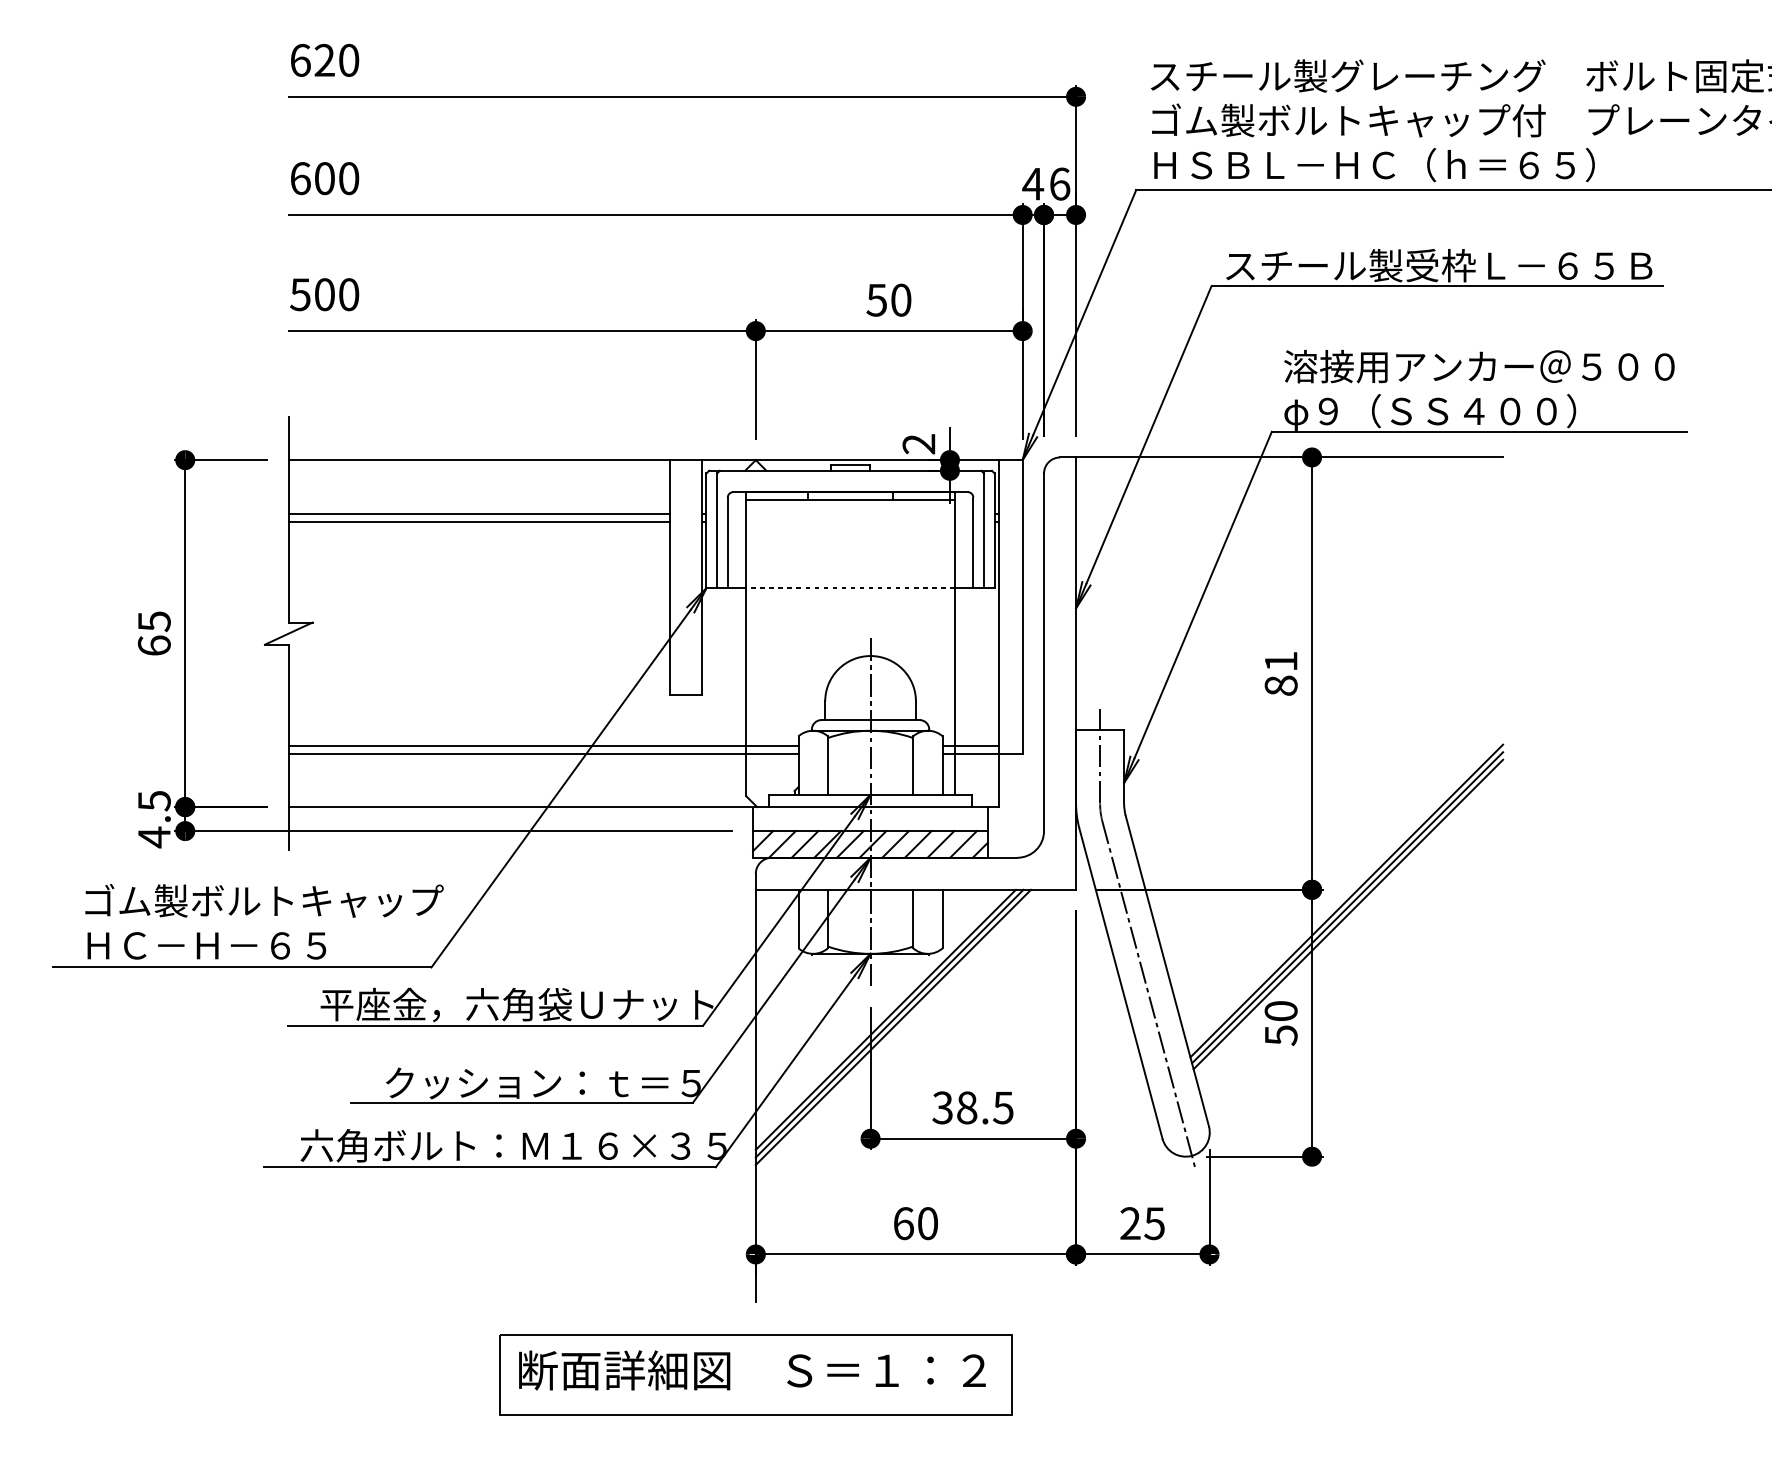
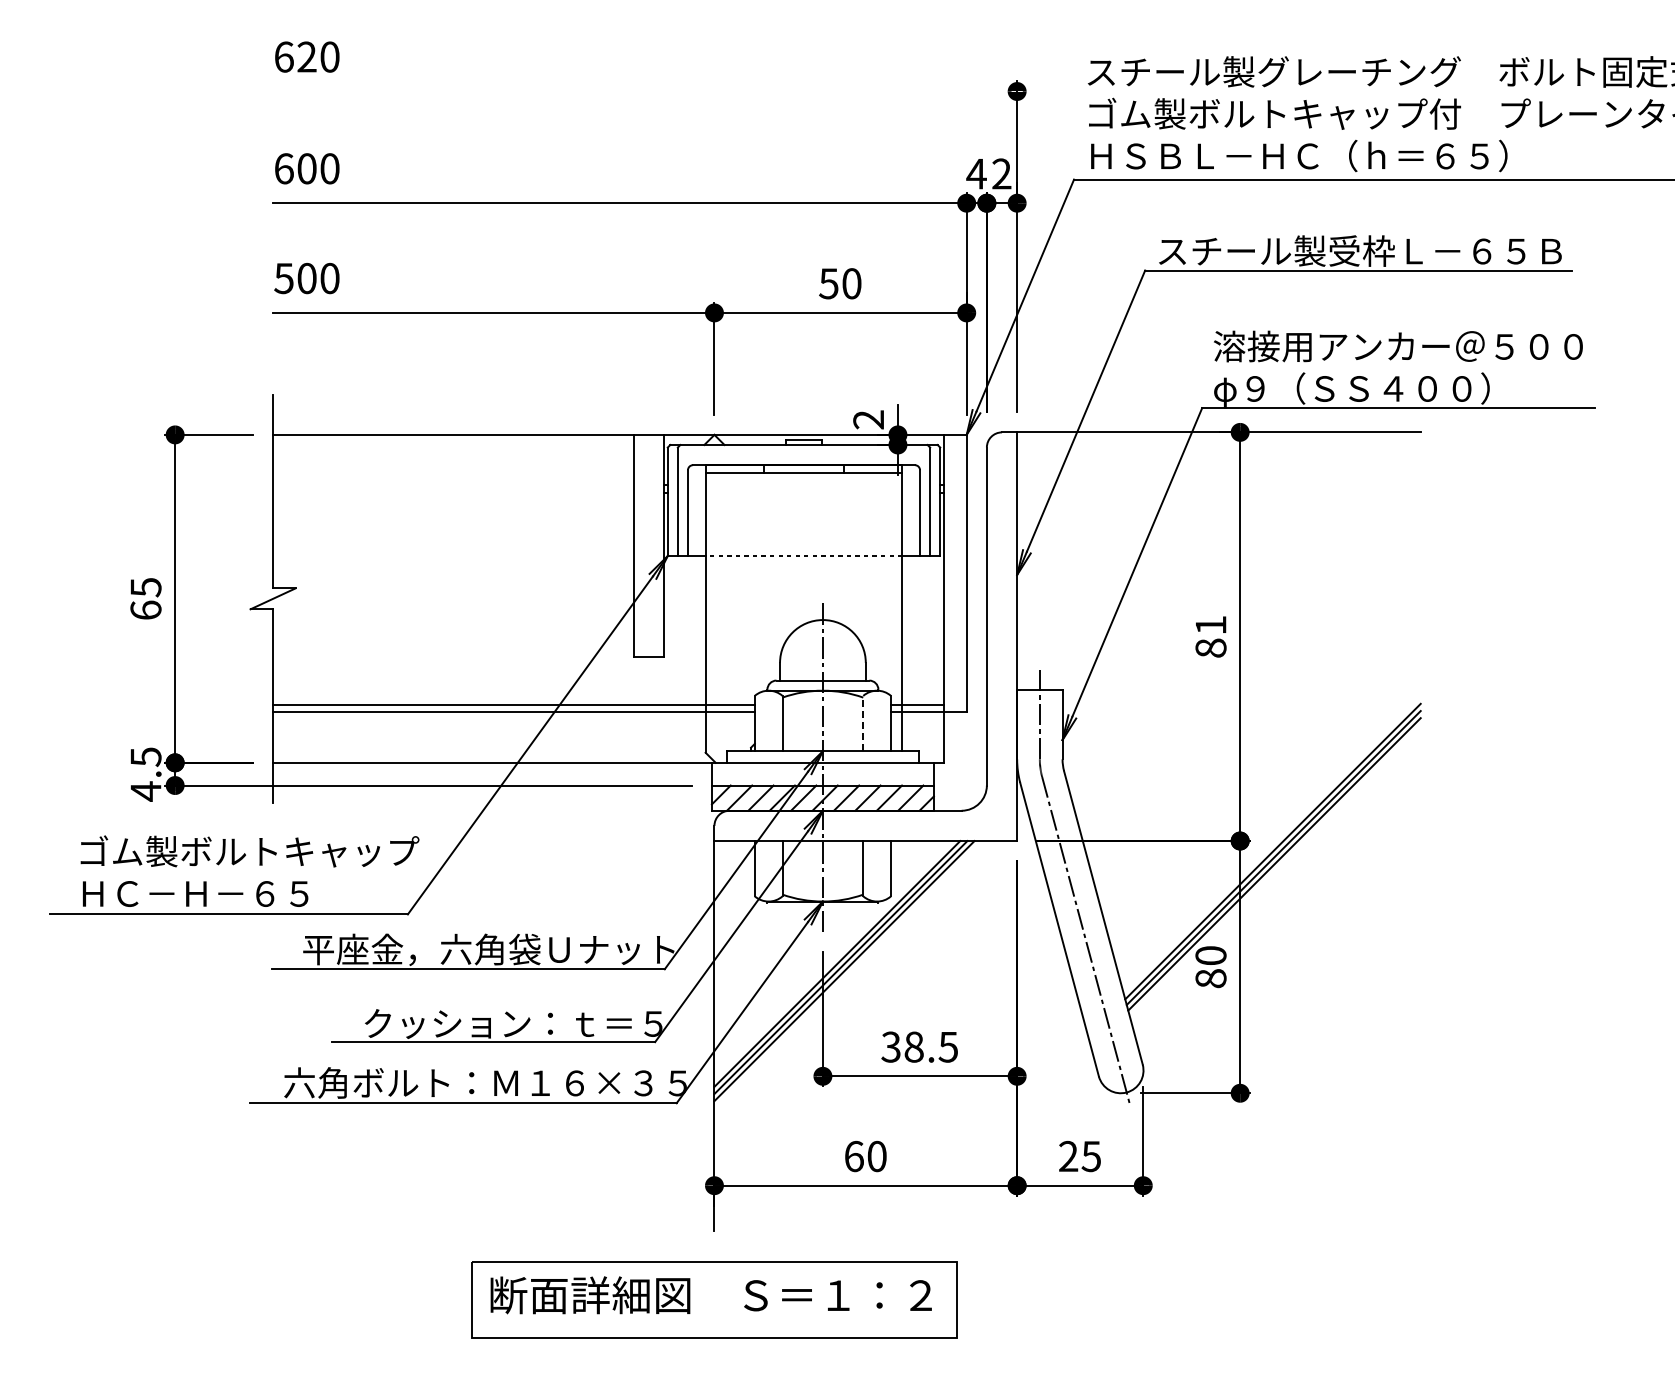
line: (681, 96) -> (644, 91), removed
text: (1059, 183) -> (1001, 173), 6 -> 2
line: (478, 513) -> (452, 485), removed
line: (478, 521) -> (452, 492), removed
line: (913, 765) -> (863, 723), solid -> dashed
text: (1280, 1035) -> (1210, 978), 50 -> 80

